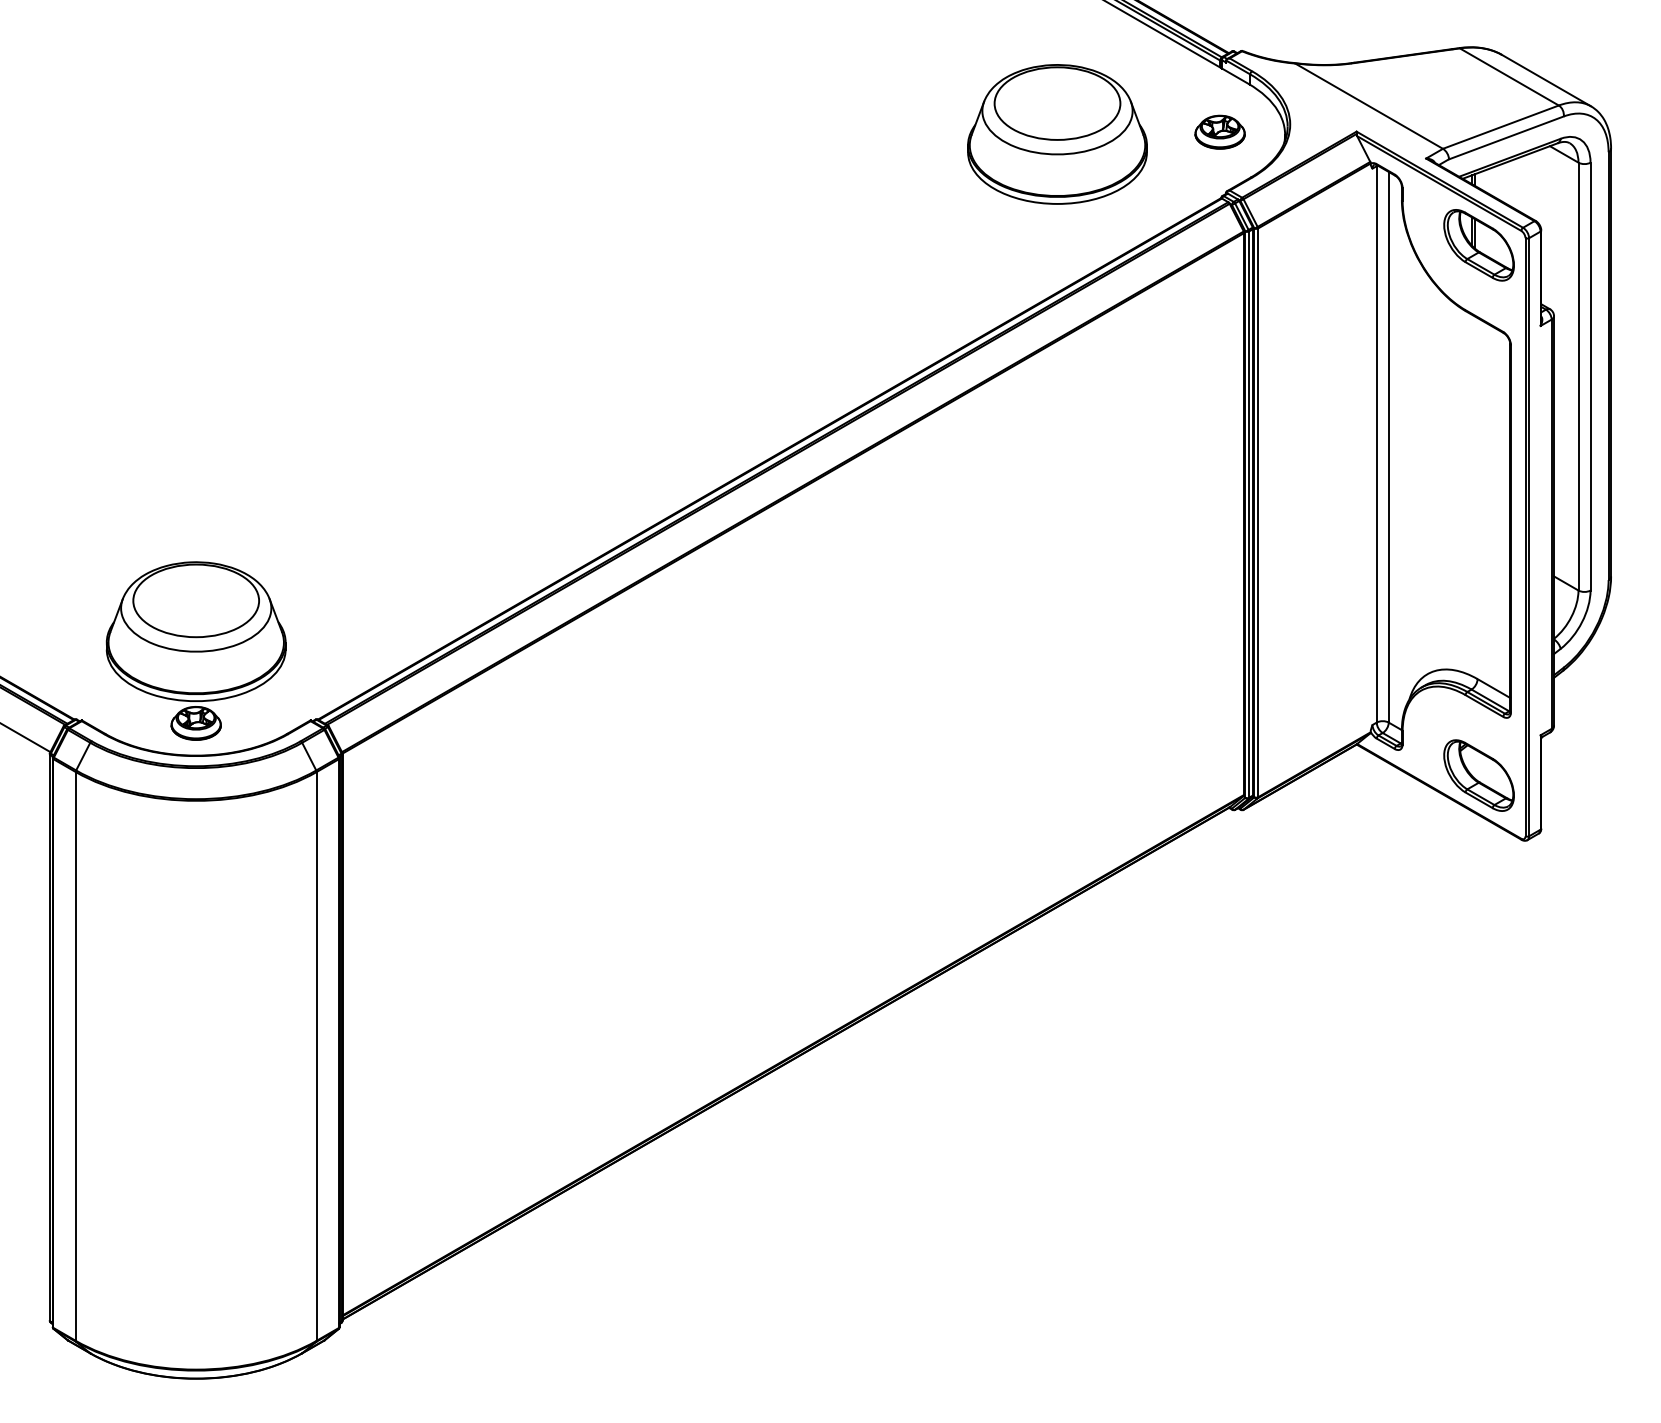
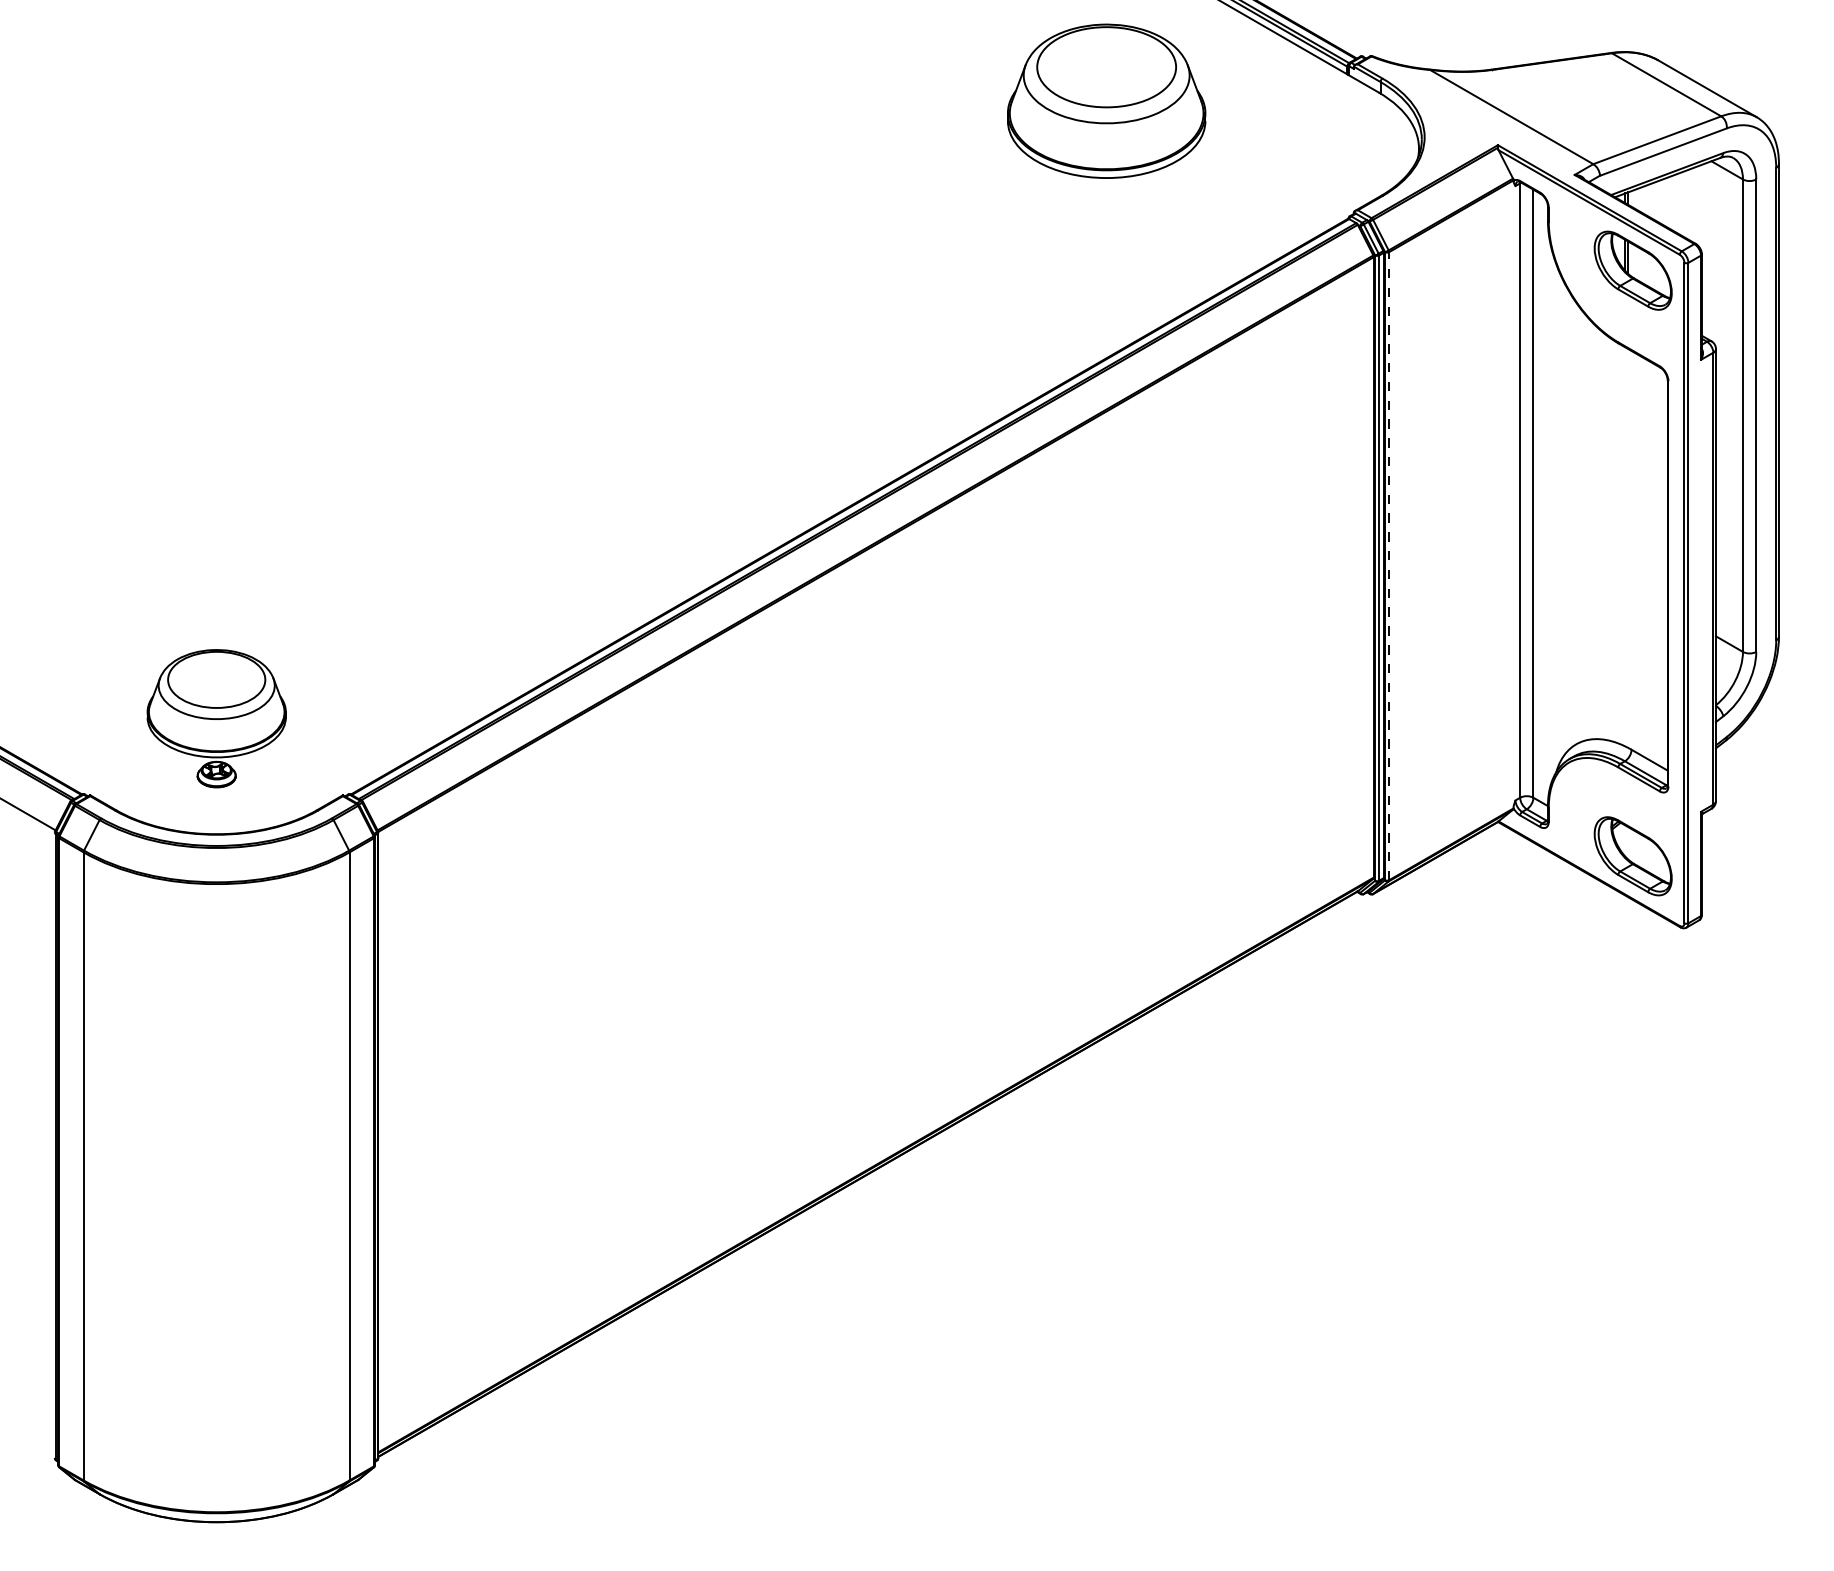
part: (1220, 131) -> (1347, 145), removed
part: (1057, 133) -> (1106, 100), moved
line: (1258, 512) -> (1389, 565), solid -> dashed
part: (196, 650) -> (216, 718), size x0.7

